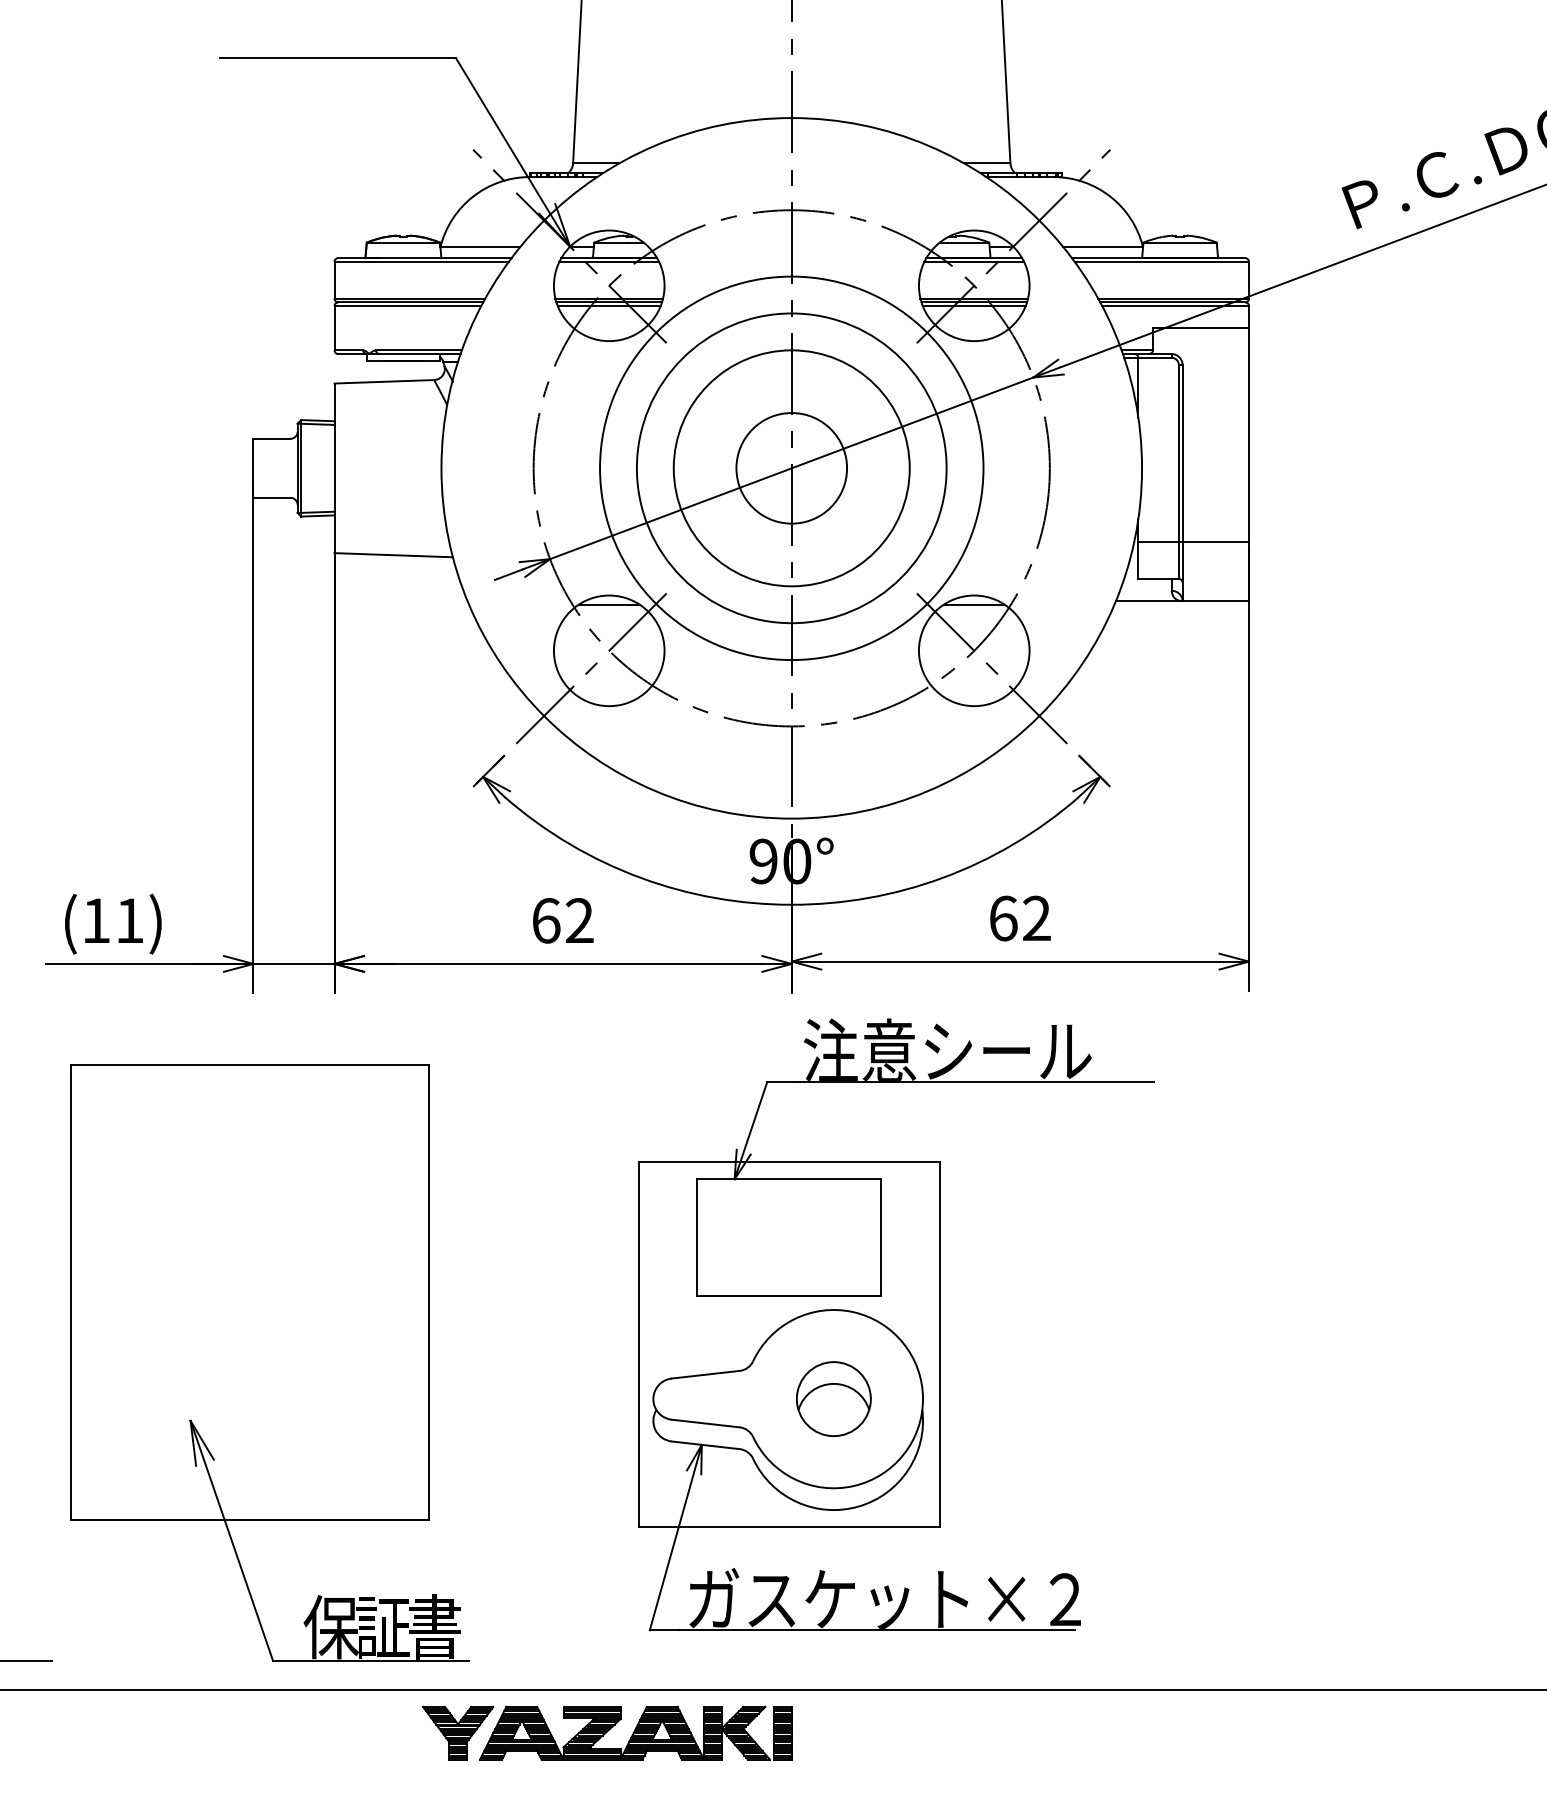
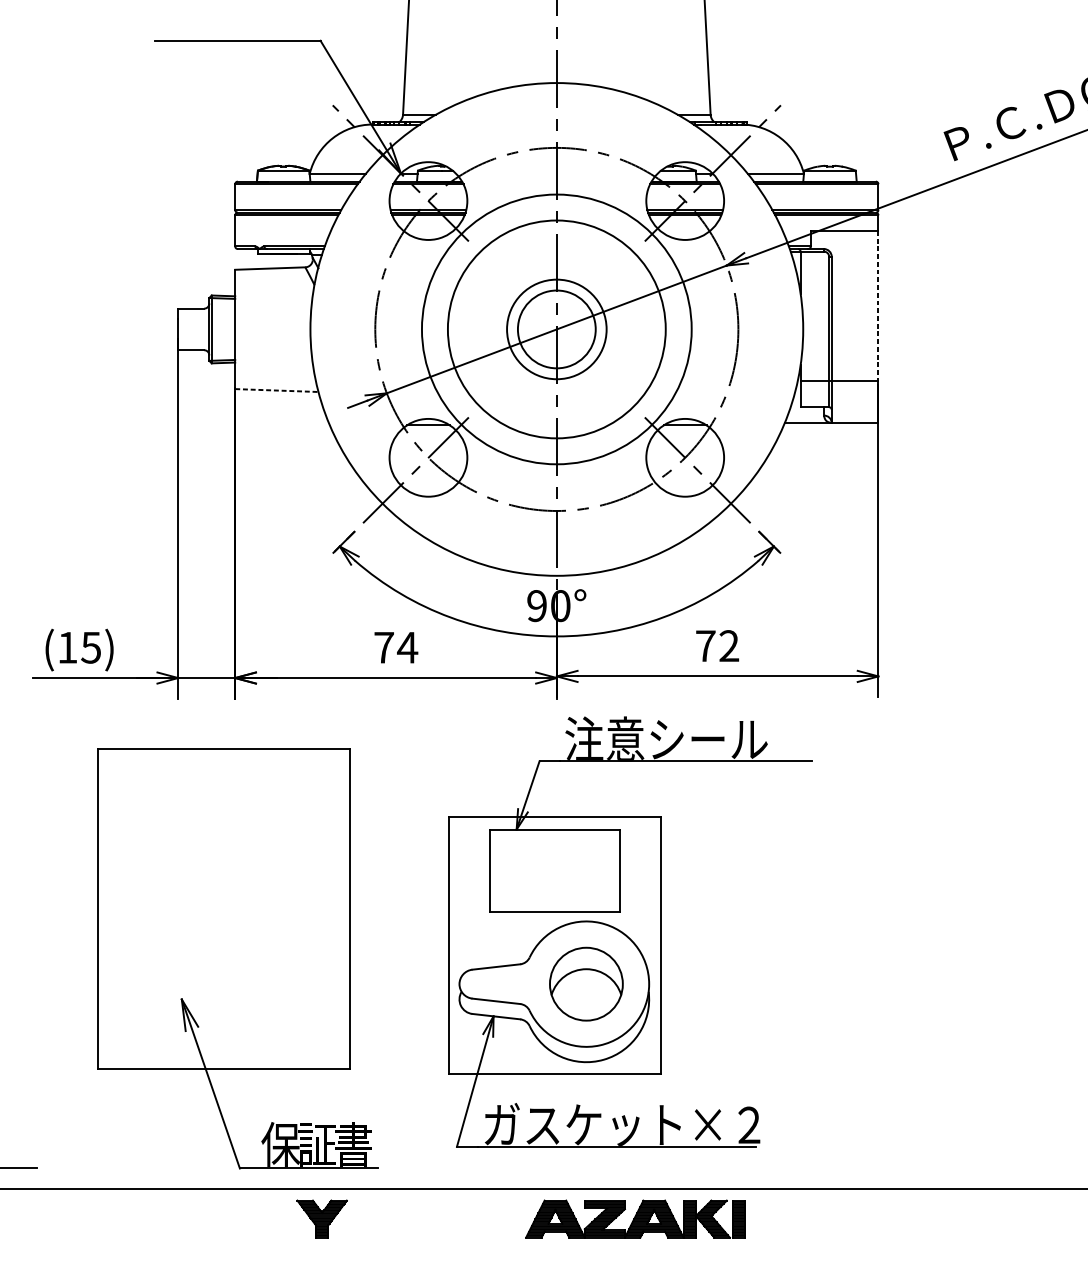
line: (1248, 435) -> (878, 306), solid -> dashed
circle: (791, 468) -> (556, 329), size x0.6
line: (394, 555) -> (277, 390), solid -> dashed
text: (1003, 918) -> (705, 646), 62 -> 72
text: (129, 920) -> (91, 647), (11) -> (15)
text: (563, 920) -> (396, 647), 62 -> 74
part: (269, 1363) -> (237, 959), moved
part: (833, 1398) -> (586, 983), size x1.4
part: (635, 1732) -> (635, 1218), moved

